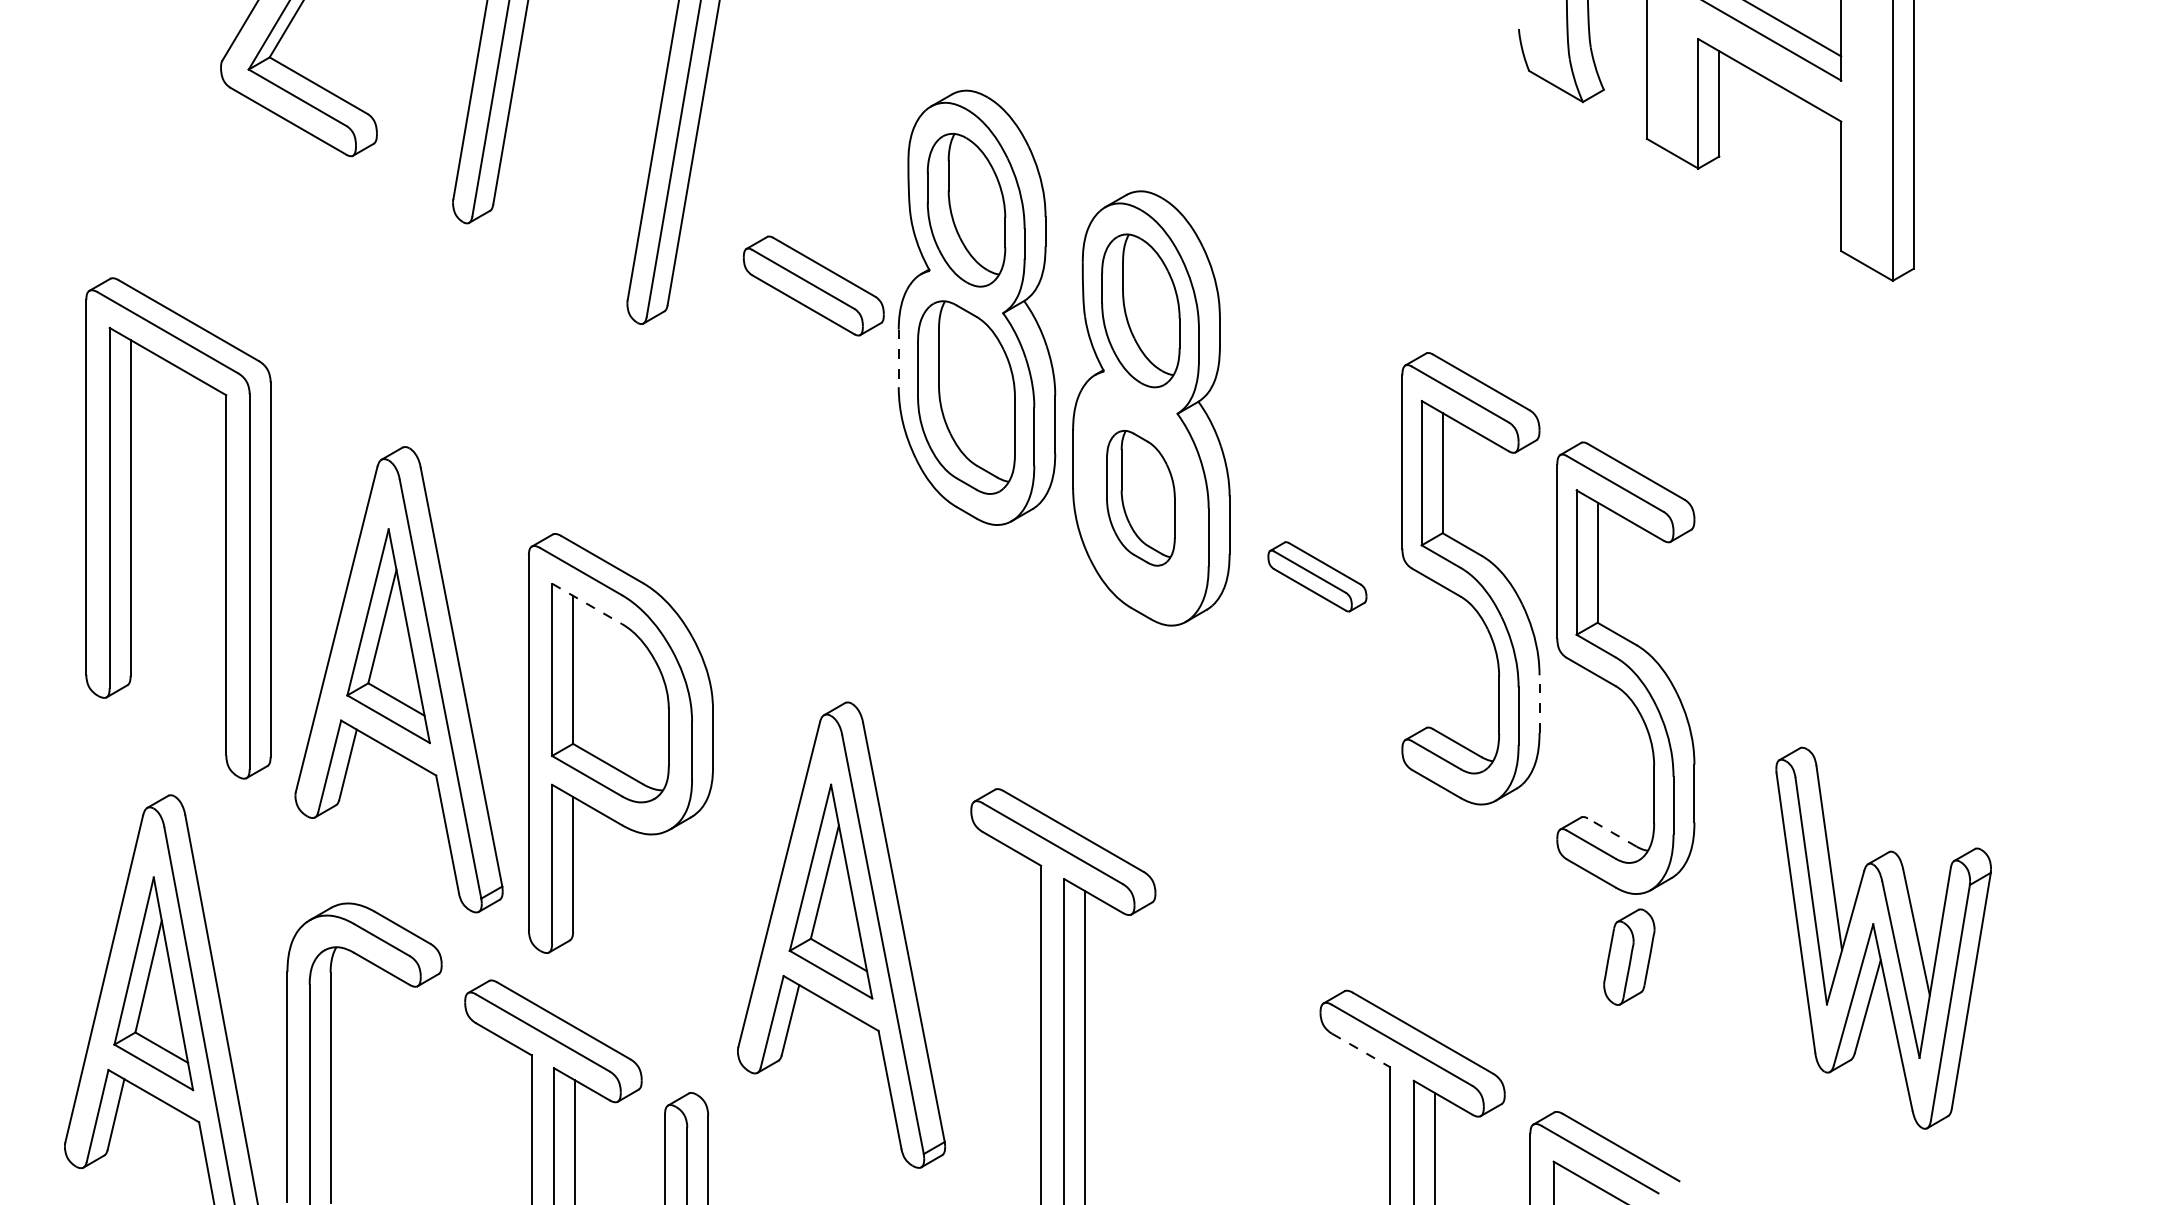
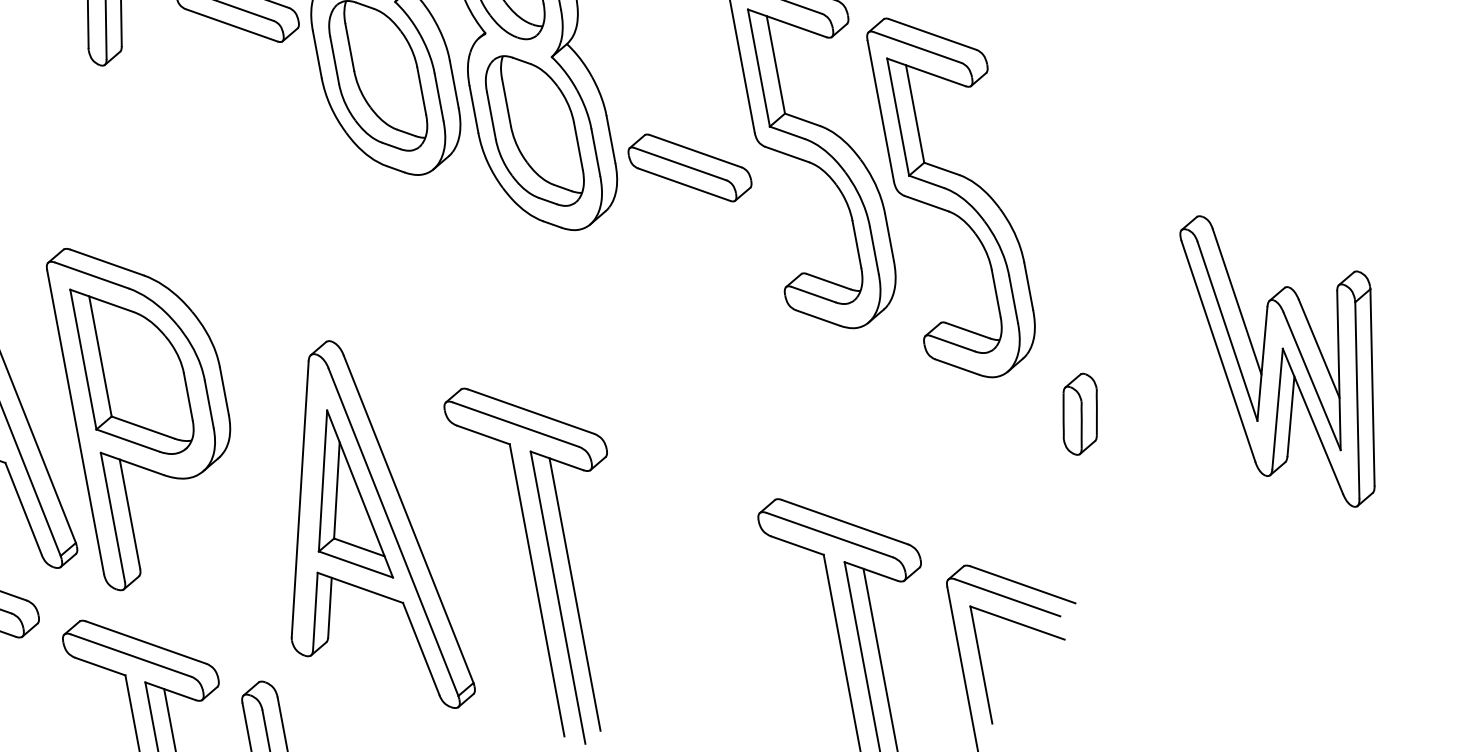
line: (898, 358) -> (317, 54), dashed -> solid
part: (1140, 498) -> (534, 131), size x1.43
part: (1317, 576) -> (690, 167), size x1.43
line: (587, 604) -> (102, 301), dashed -> solid
line: (1539, 704) -> (889, 237), dashed -> solid
line: (1611, 832) -> (967, 330), dashed -> solid
part: (1883, 937) -> (1293, 357), moved
part: (1629, 956) -> (1080, 413), moved
line: (1361, 1050) -> (797, 545), dashed -> solid

